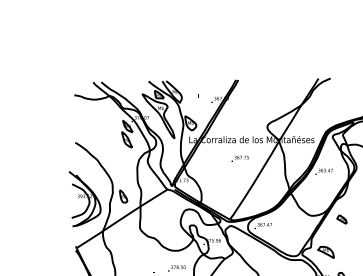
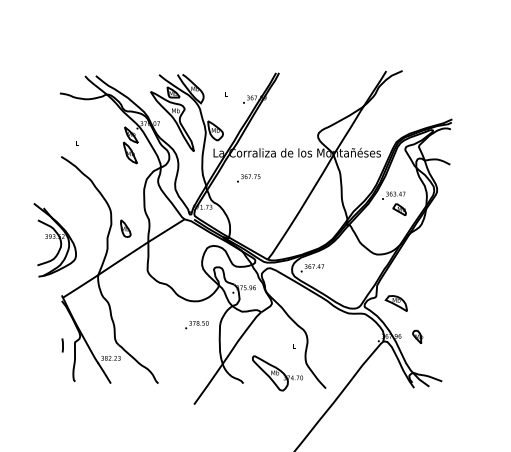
text: (240, 158) -> (248, 178), moved
part: (84, 199) -> (54, 240), moved
part: (341, 219) -> (399, 209), moved

